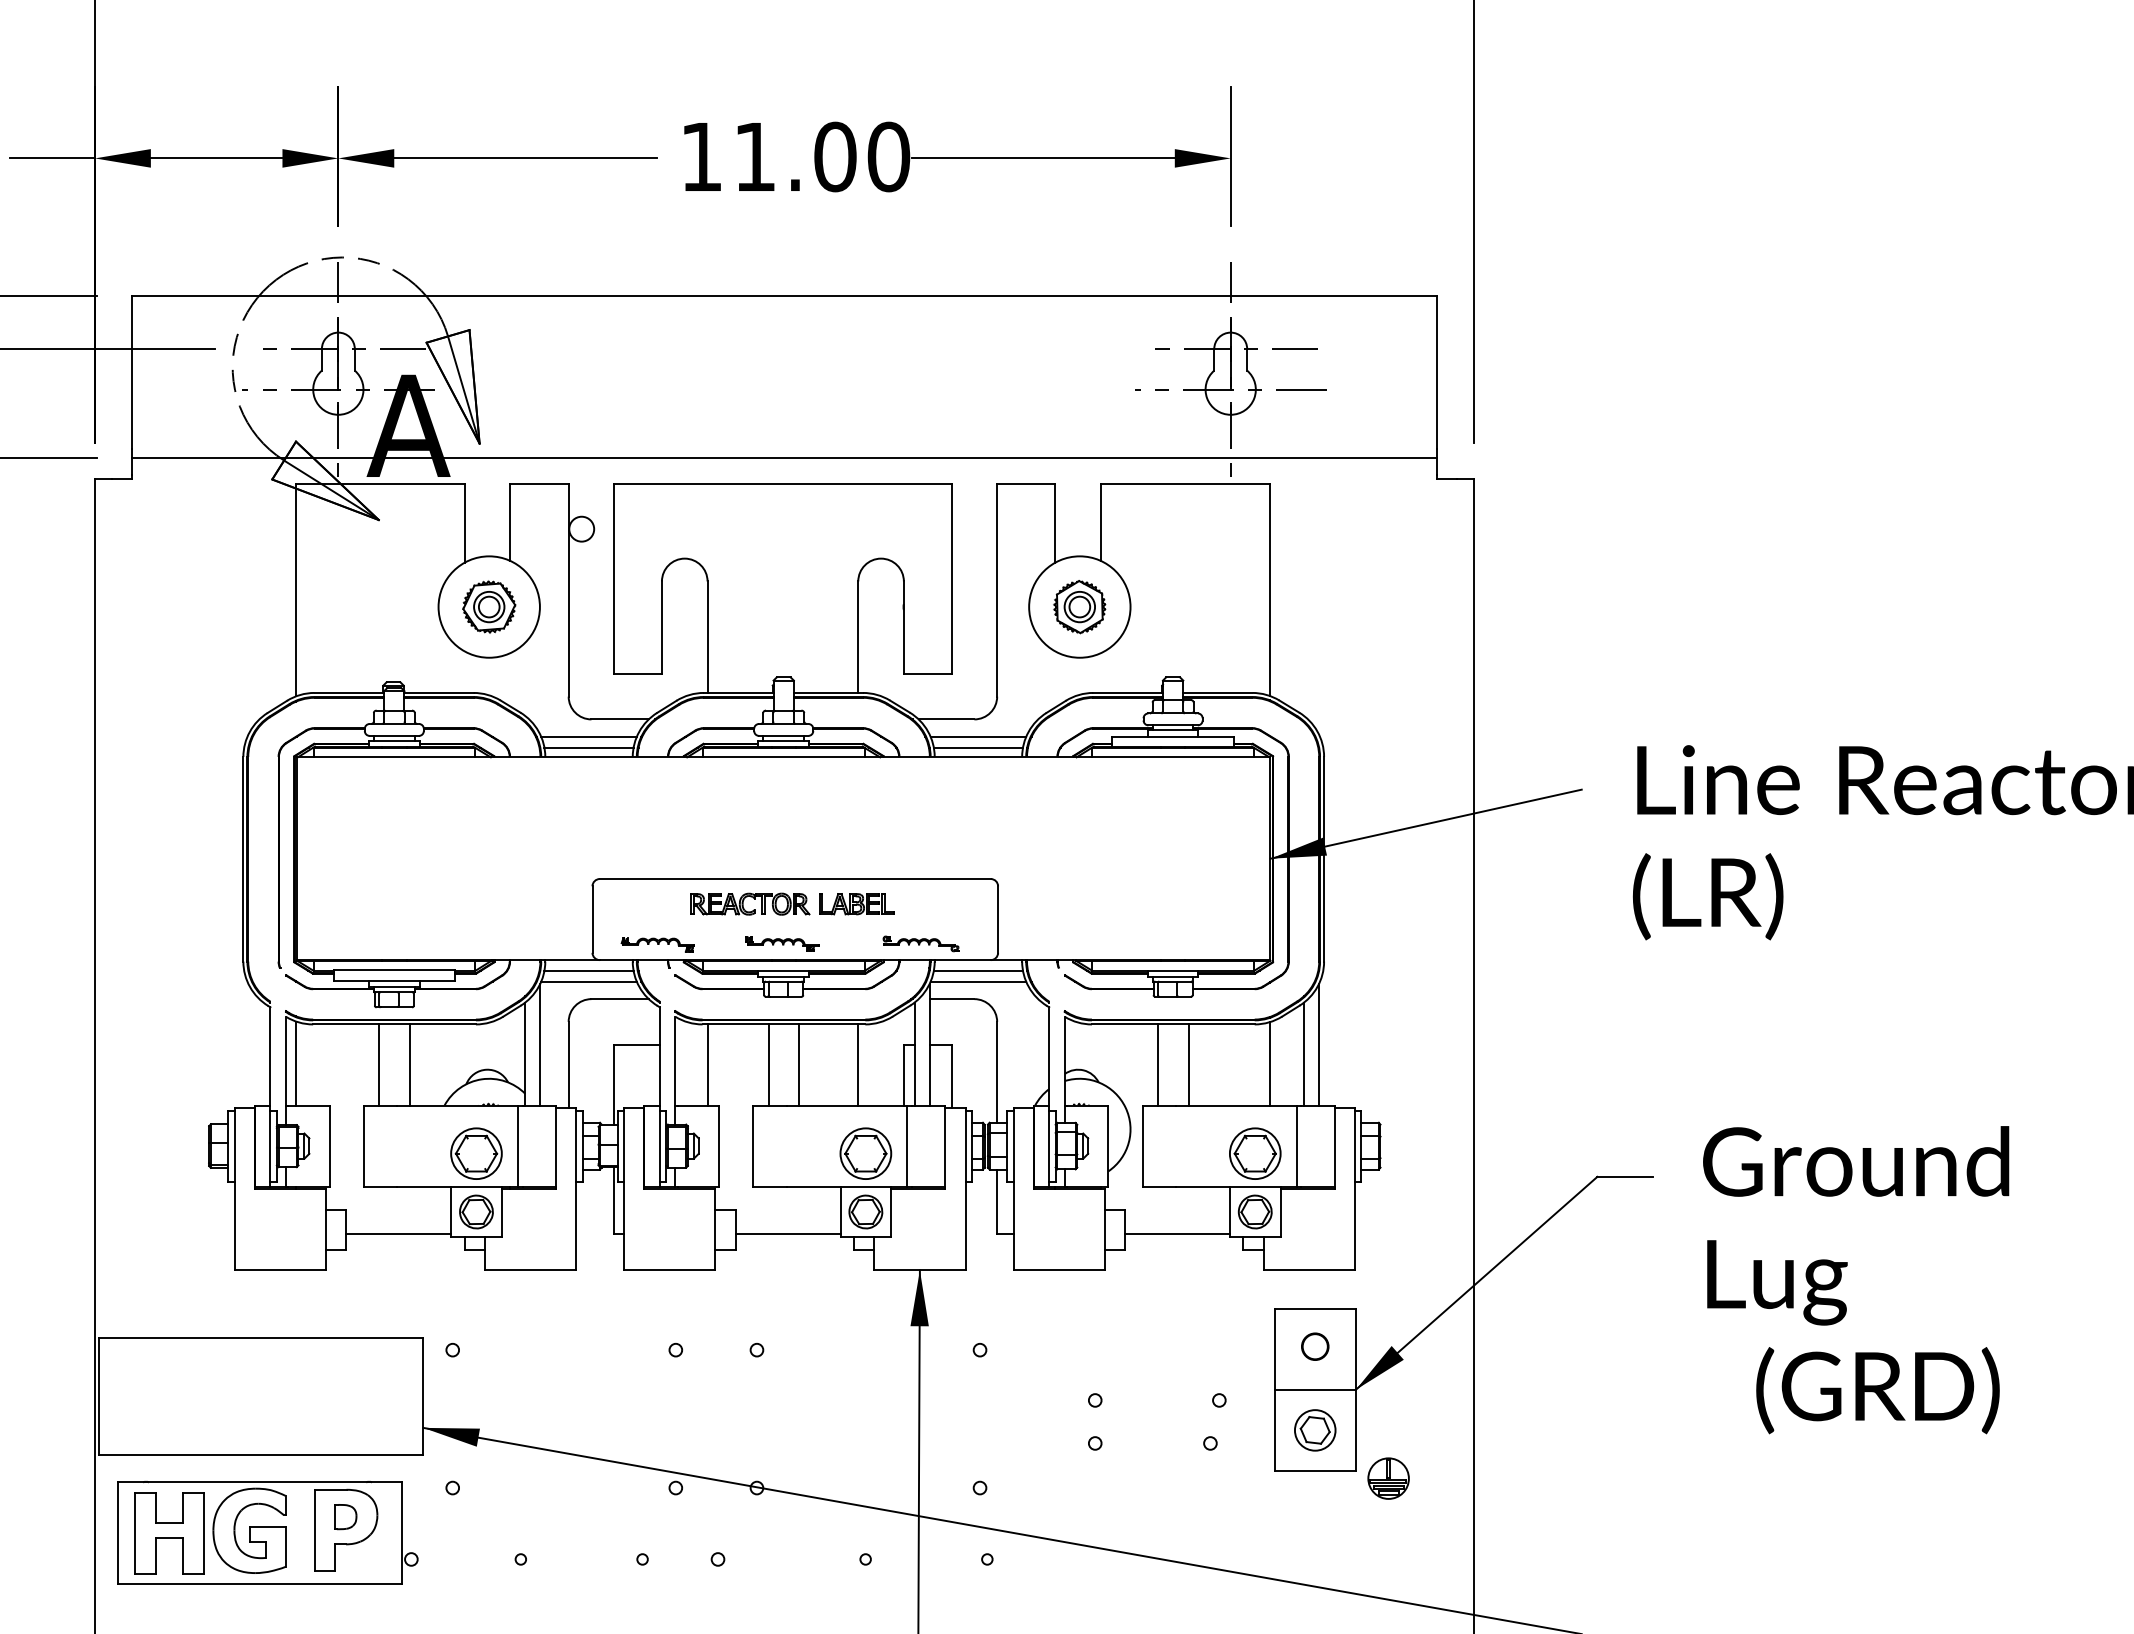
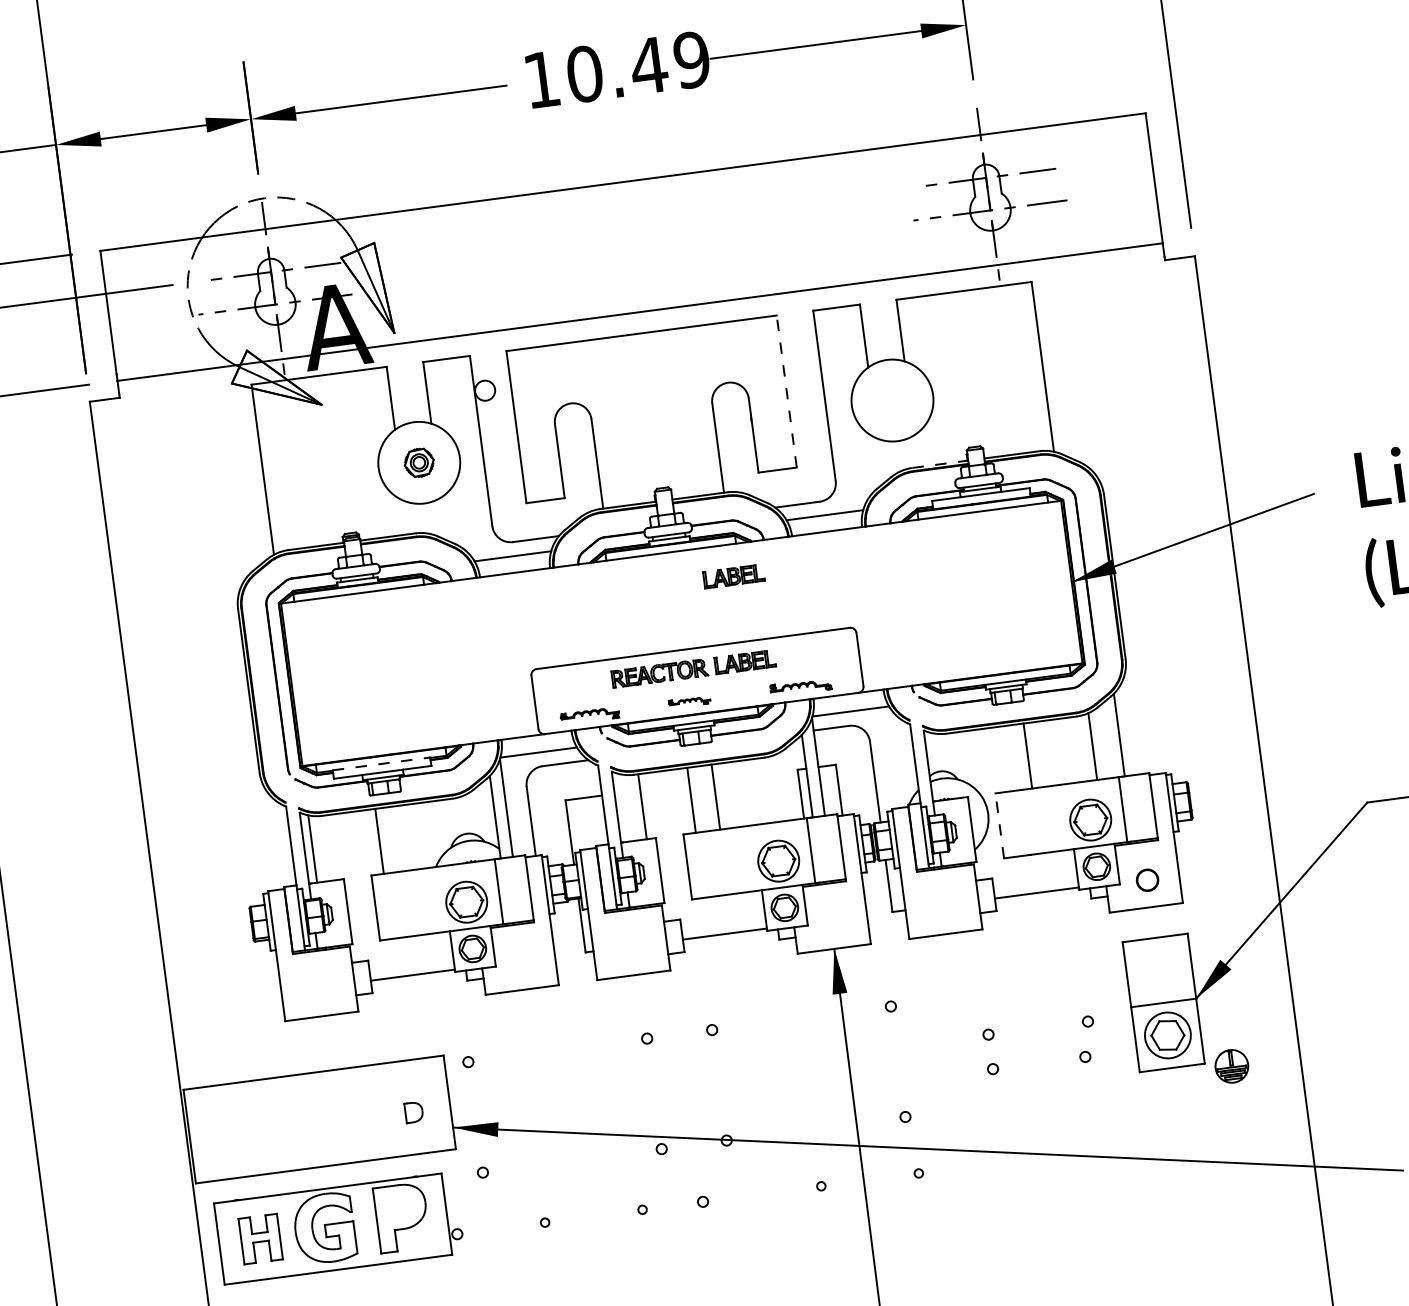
text: (822, 156) -> (638, 66), 11.00 -> 10.49
line: (951, 578) -> (786, 391), solid -> dashed
part: (489, 606) -> (419, 462), size x0.7
part: (1079, 607) -> (892, 400), removed
line: (1128, 692) -> (940, 463), solid -> dashed
line: (588, 747) -> (513, 564), removed
line: (977, 747) -> (825, 523), removed
part: (856, 797) -> (733, 576), added
part: (782, 943) -> (689, 701), size x0.7
line: (394, 970) -> (381, 764), solid -> dashed
line: (588, 970) -> (537, 743), removed
line: (977, 970) -> (848, 702), removed
line: (1319, 1044) -> (1130, 725), removed
line: (409, 1064) -> (403, 837), removed
line: (858, 1064) -> (763, 790), removed
line: (1158, 1064) -> (1003, 758), removed
line: (1142, 1146) -> (999, 826), solid -> dashed
circle: (1315, 1346) -> (1147, 880), moved
part: (1315, 1430) -> (1168, 1035), size x1.4
part: (345, 1517) -> (413, 1112), moved
part: (169, 1533) -> (260, 1238), size x0.7

